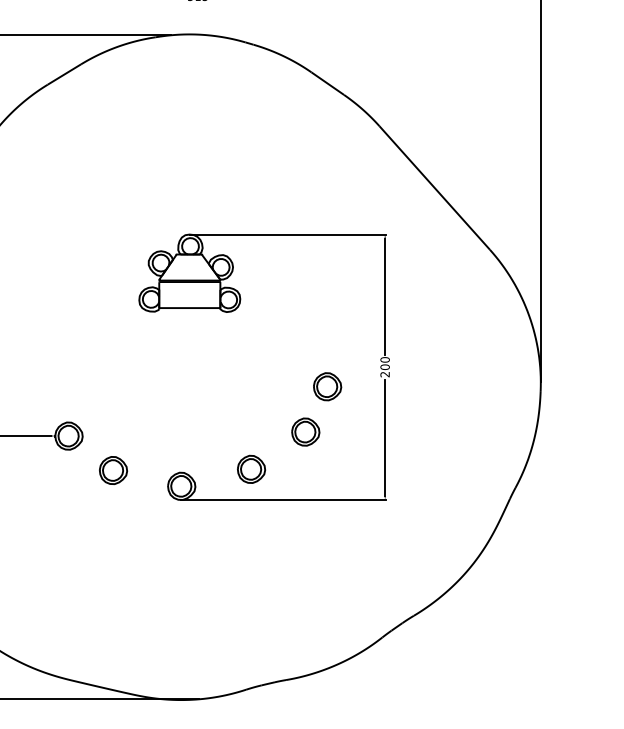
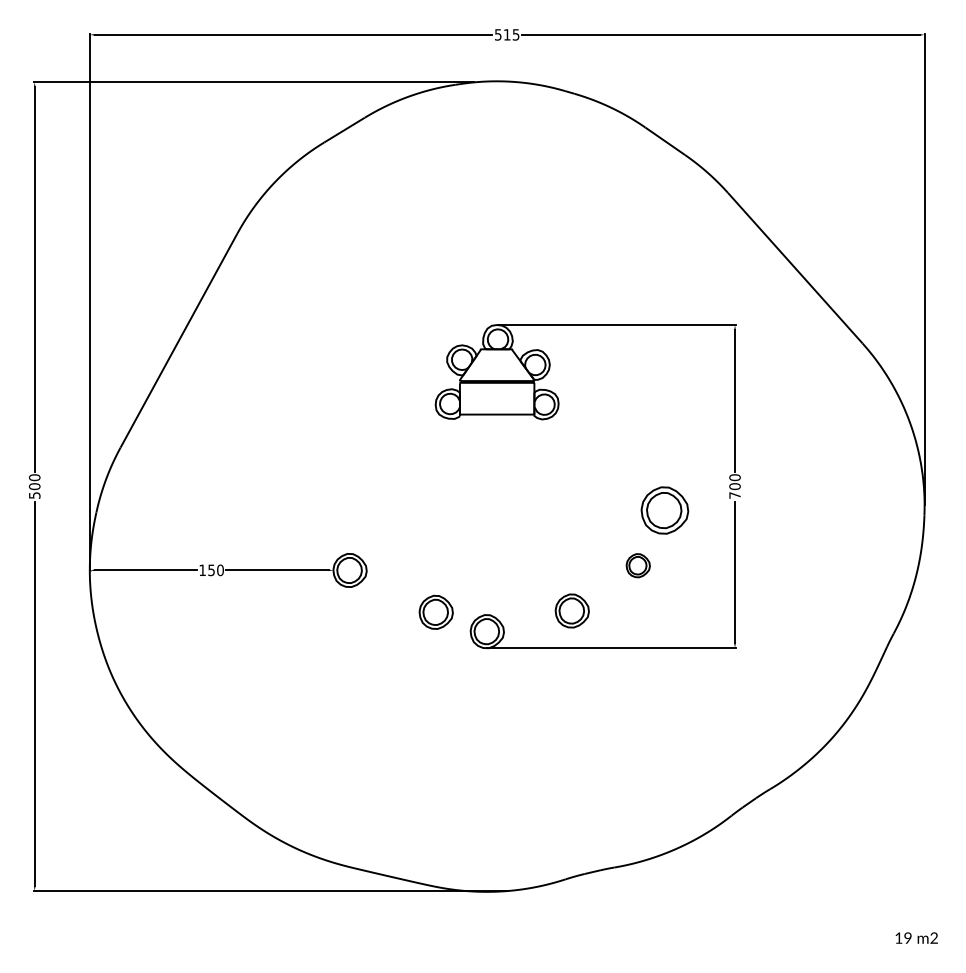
text: (384, 374) -> (734, 495), 200 -> 700
part: (327, 386) -> (664, 509), size x1.4
part: (305, 432) -> (637, 565), size x0.7
part: (112, 469) -> (435, 611), moved

